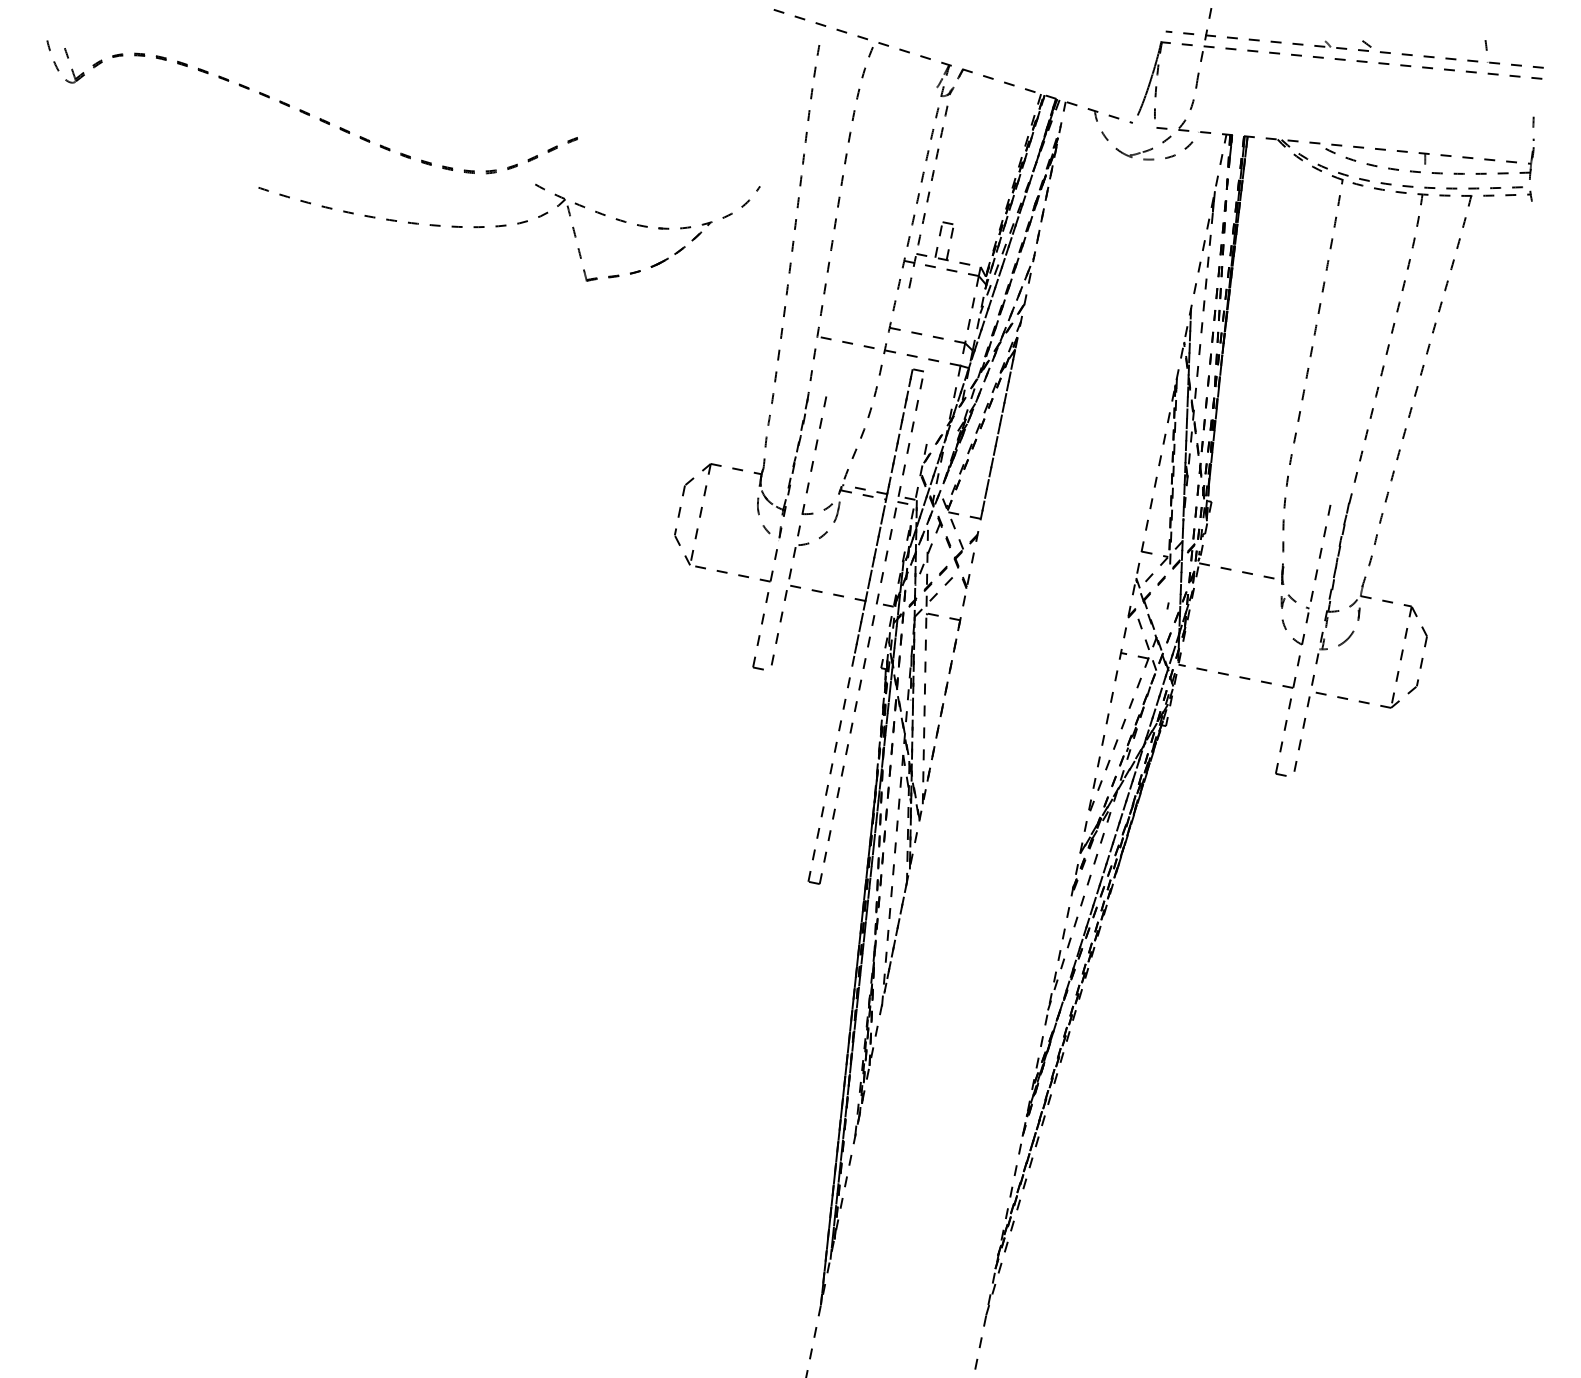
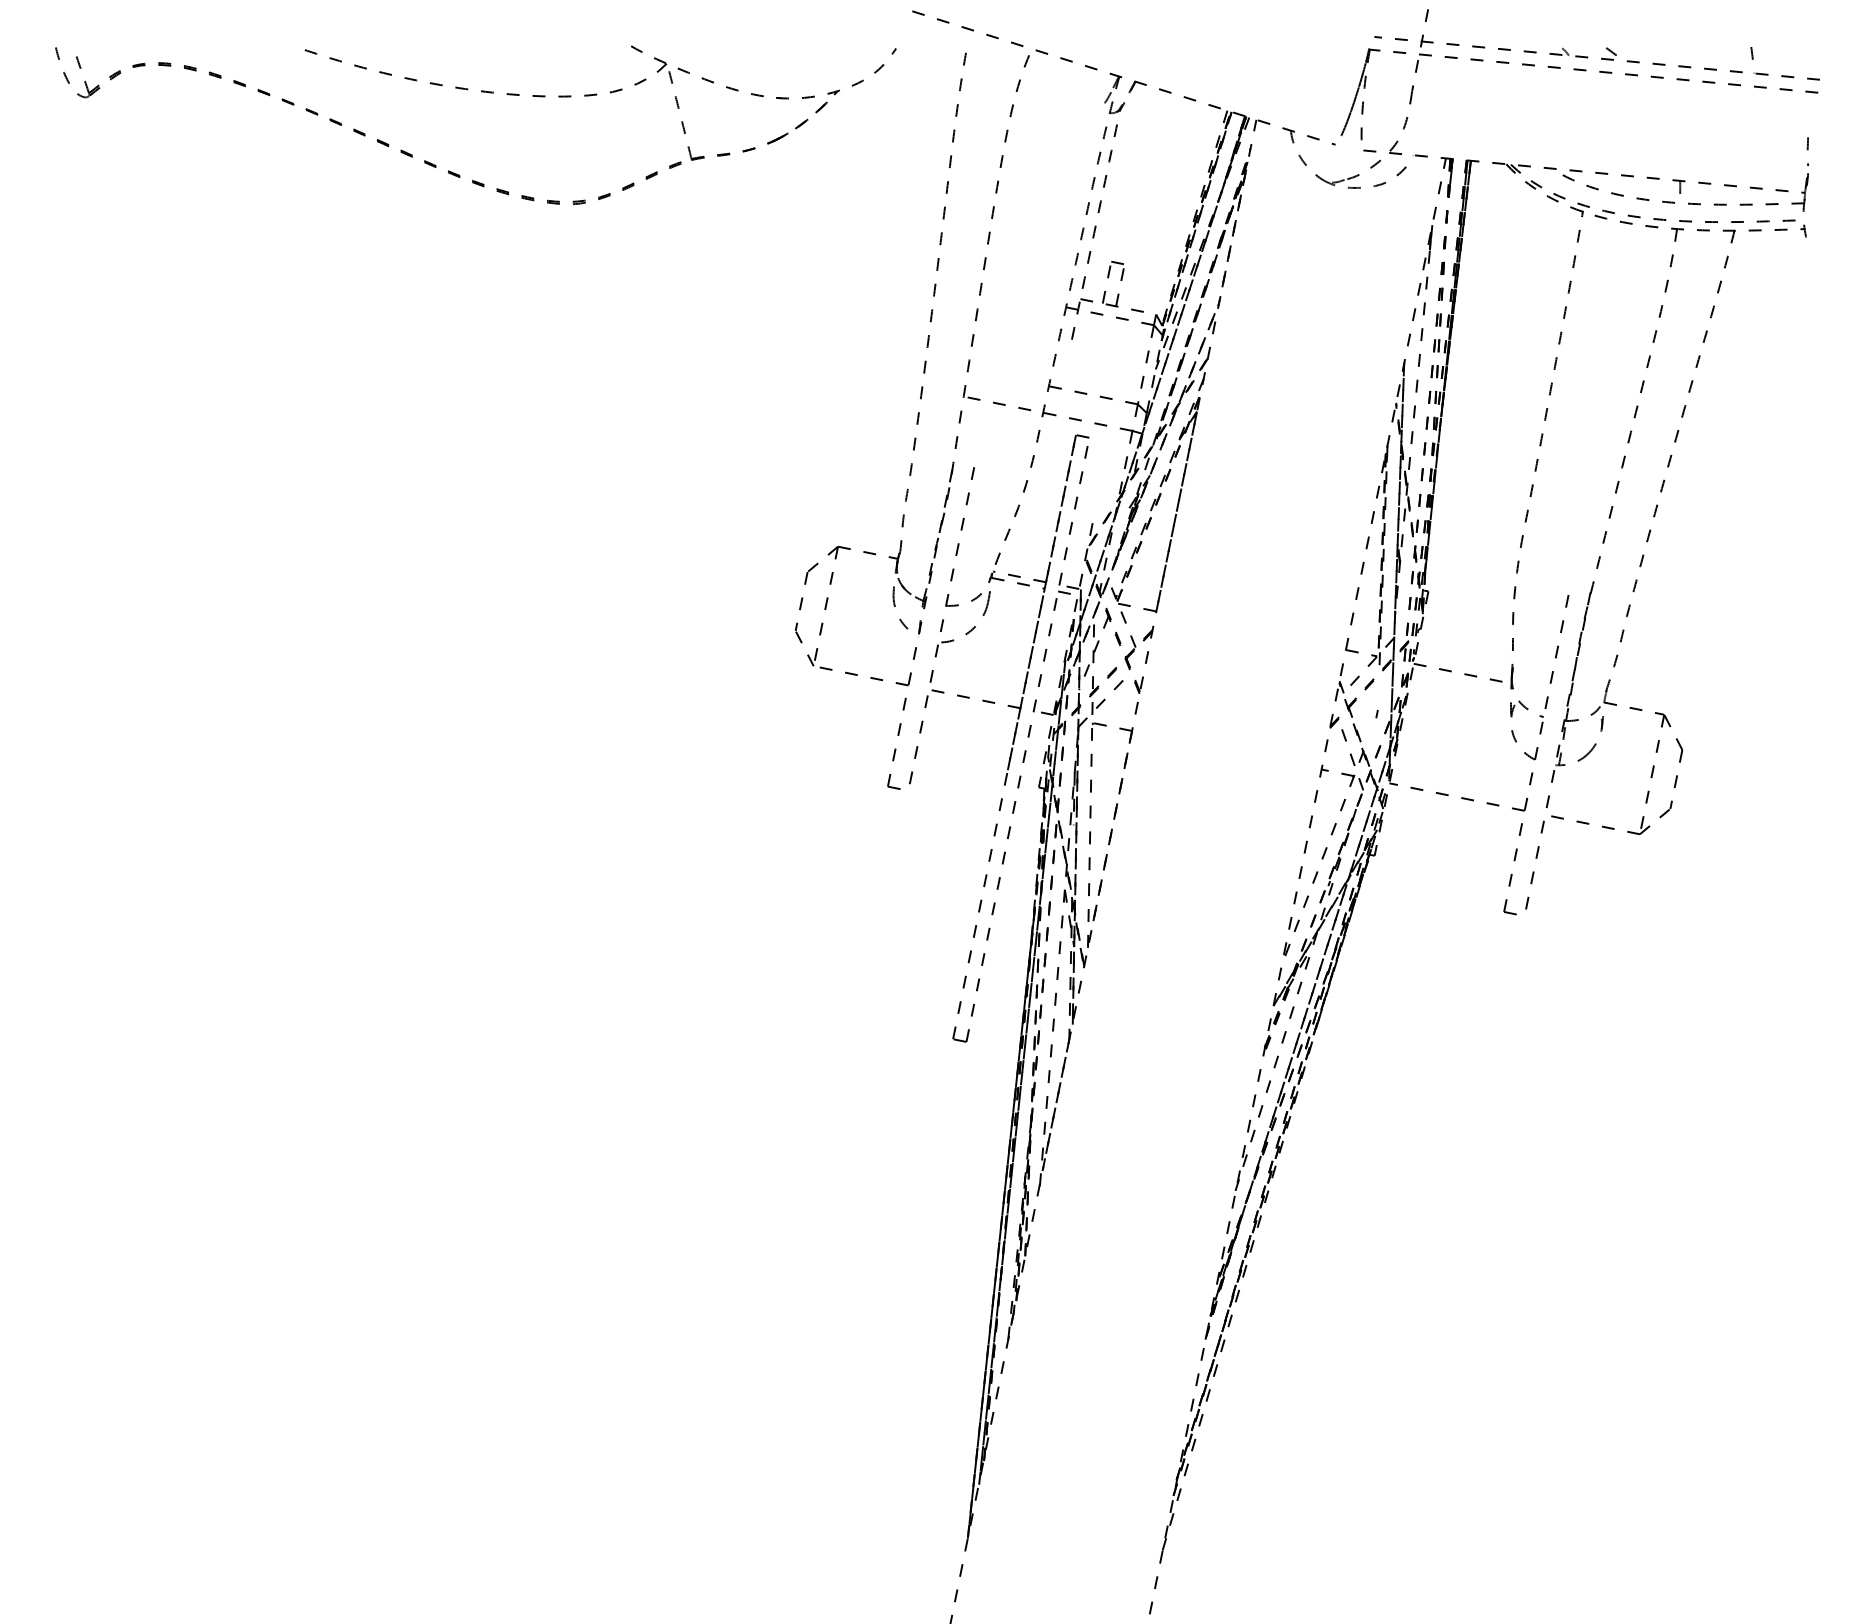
part: (505, 226) -> (596, 95), moved

